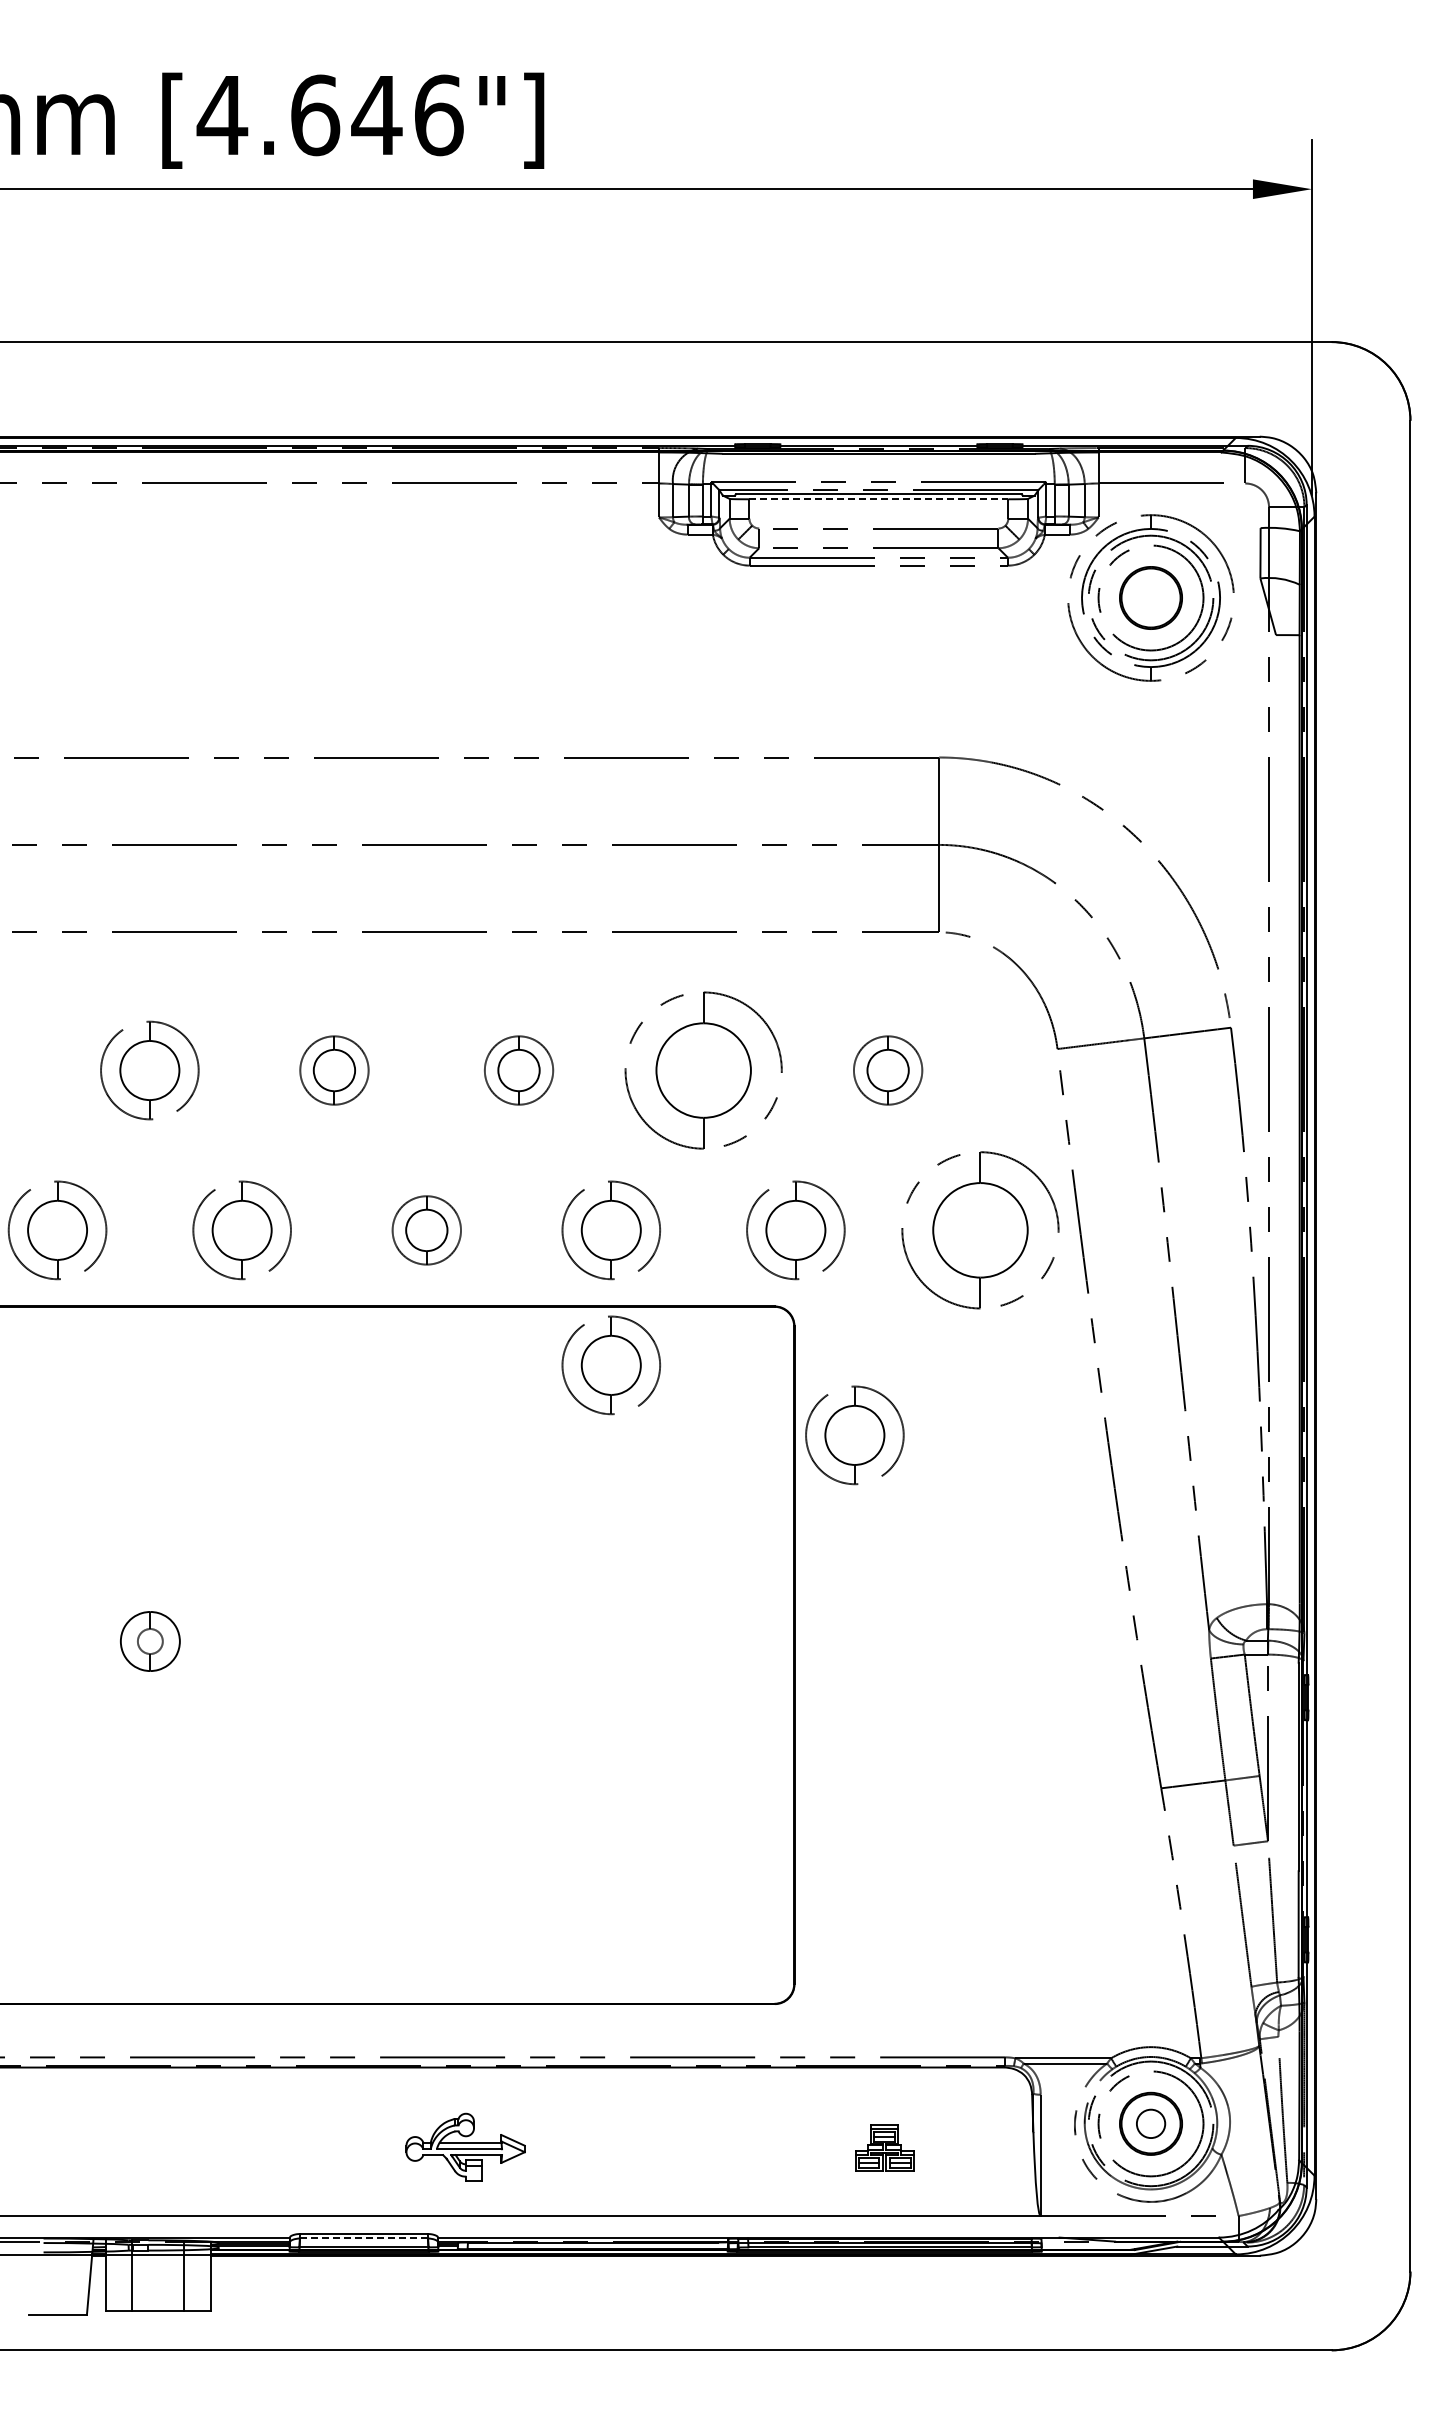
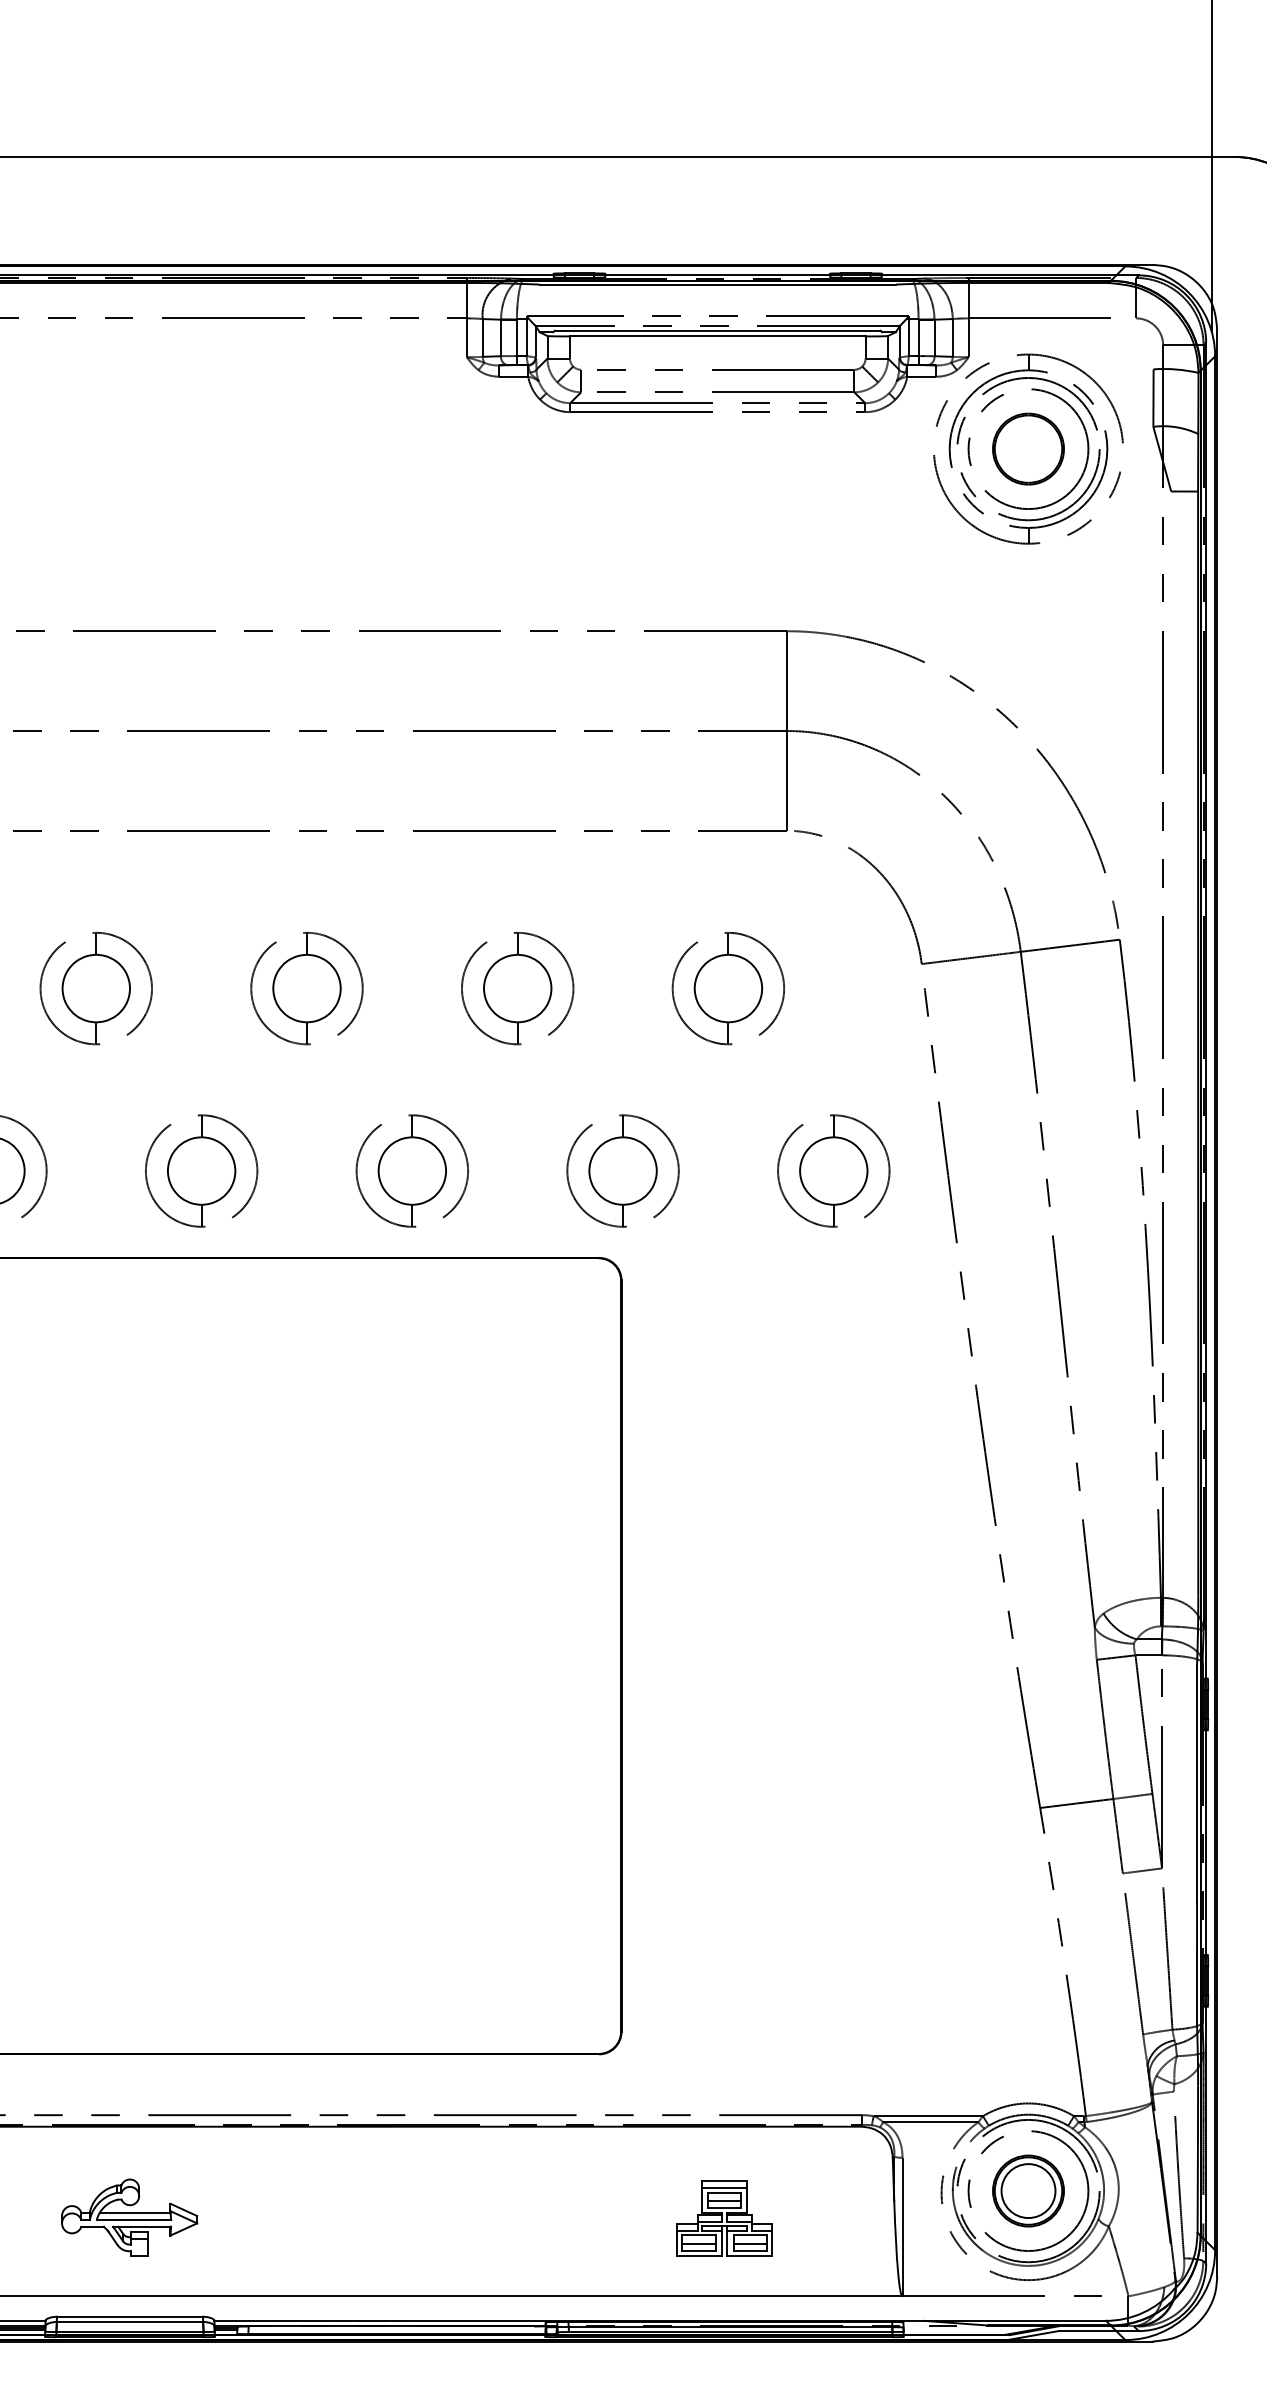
line: (879, 499) -> (718, 336), dashed -> solid
part: (334, 1070) -> (96, 988), size x1.43
part: (518, 1070) -> (306, 988), size x1.43
part: (703, 1070) -> (517, 988), size x0.62
part: (887, 1070) -> (727, 988), size x1.43
part: (426, 1230) -> (201, 1171), size x1.43
part: (980, 1230) -> (833, 1171), size x0.62
part: (610, 1365) -> (411, 1325), removed
part: (854, 1435) -> (689, 1405), removed
circle: (1150, 2123) -> (1027, 2190), size x1.67
part: (465, 2146) -> (129, 2216), moved
part: (884, 2147) -> (724, 2218), size x1.43
line: (363, 2238) -> (129, 2321), dashed -> solid

